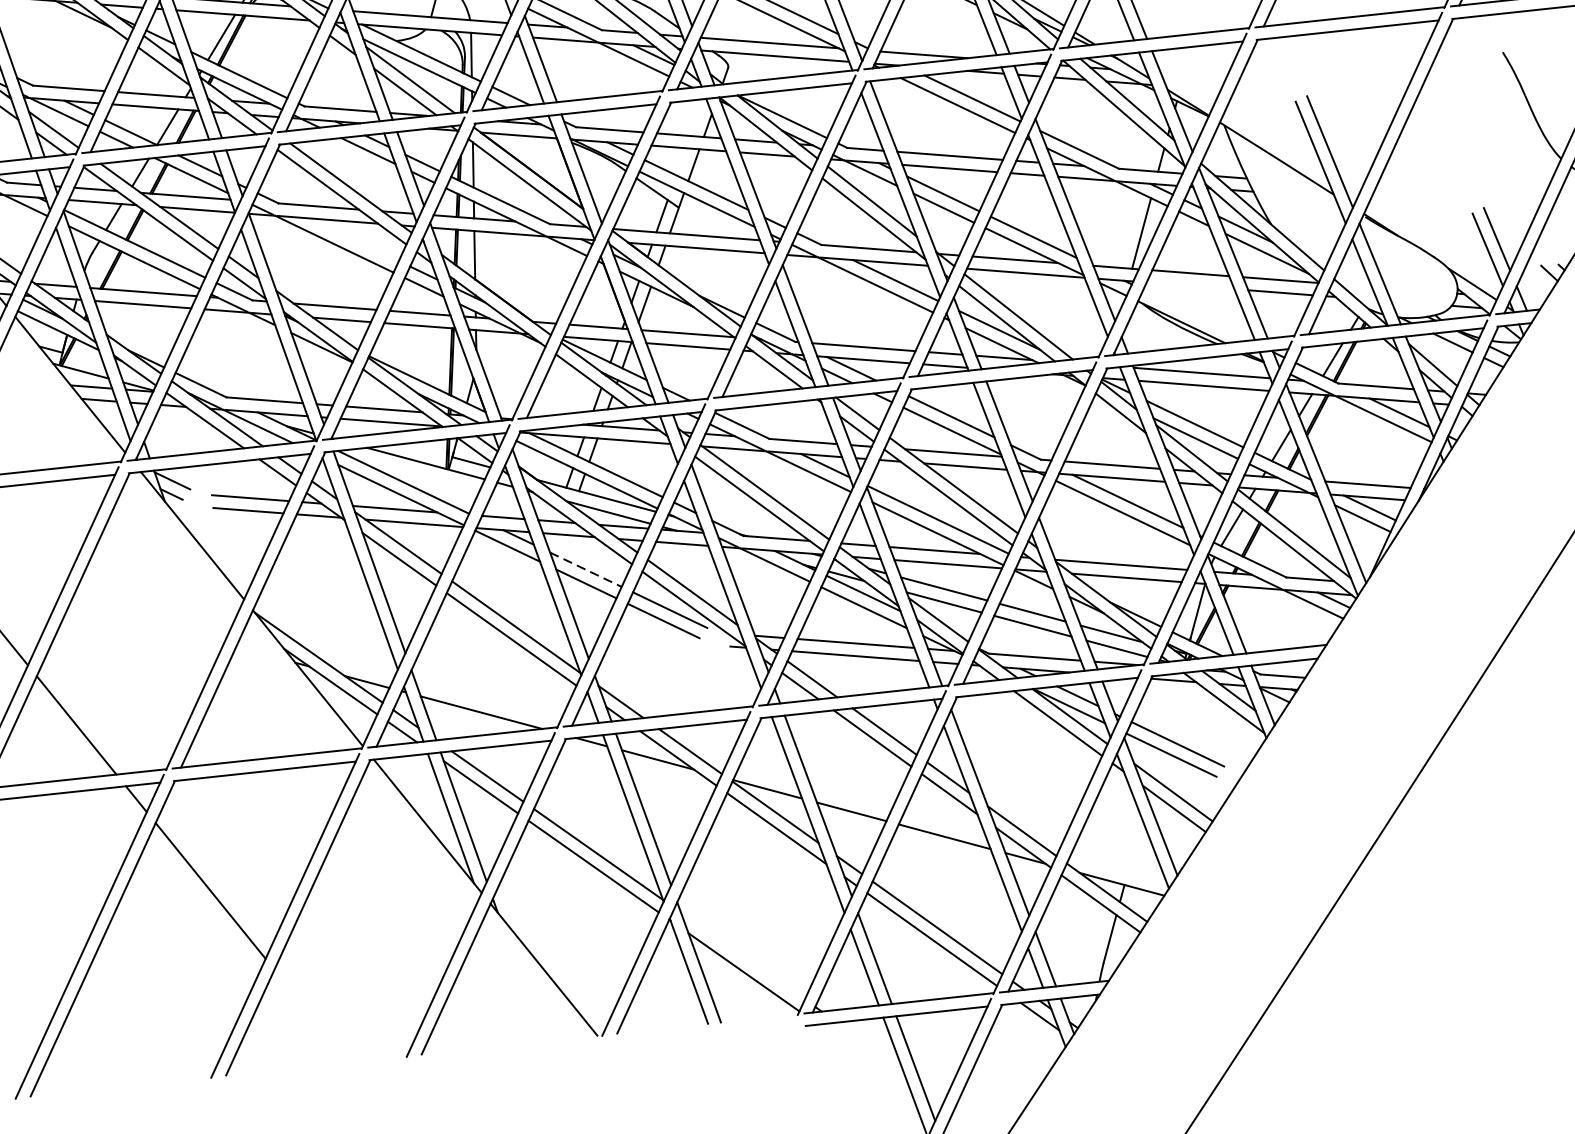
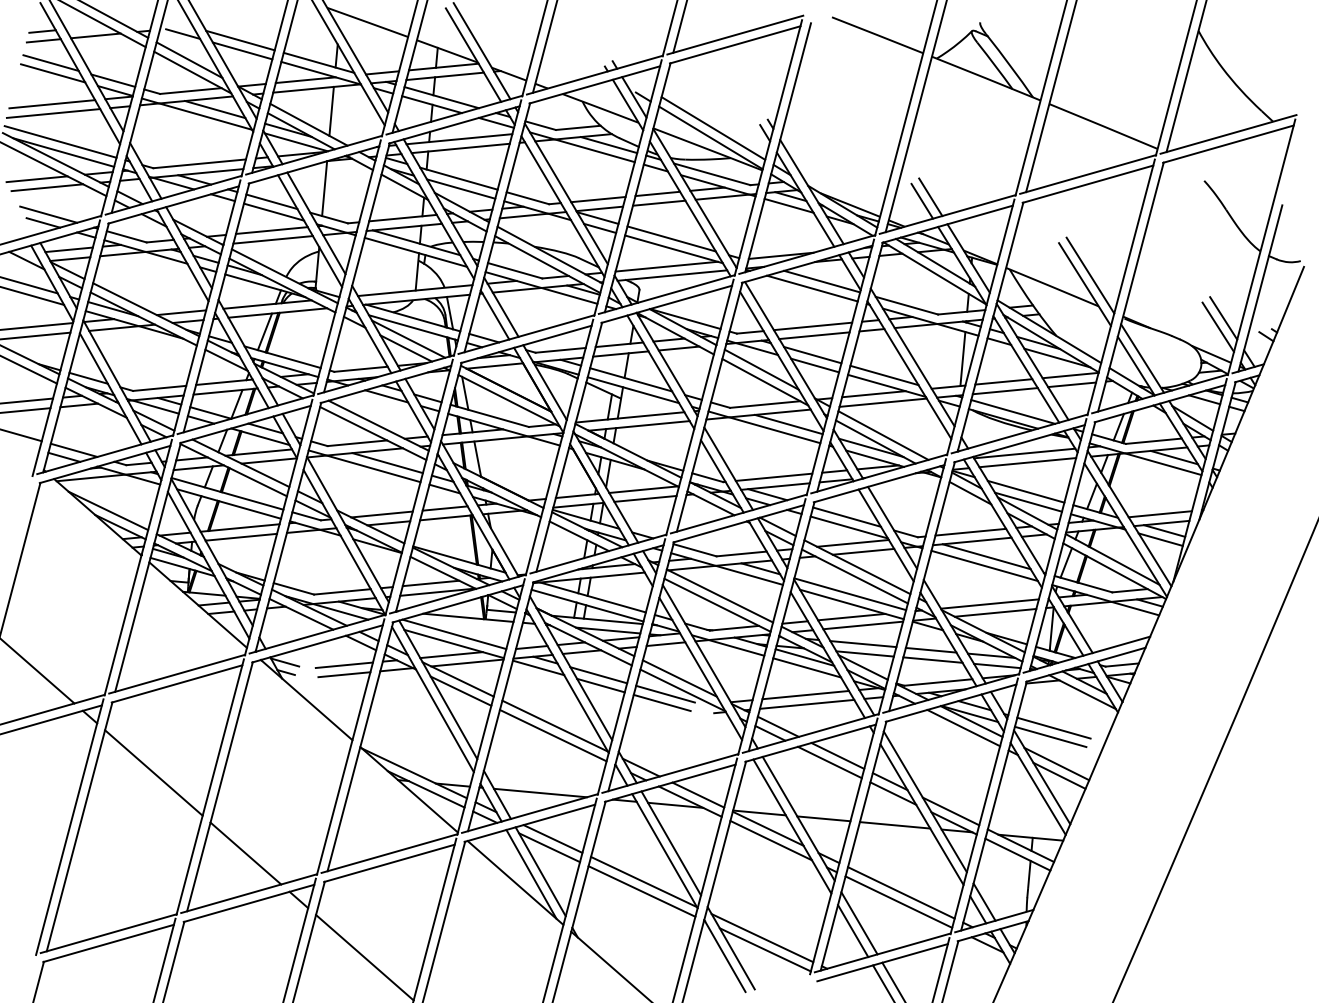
line: (354, 240) -> (387, 463), added
line: (1189, 286) -> (1004, 391), added
line: (1196, 314) -> (1013, 411), added
line: (586, 570) -> (599, 675), dashed -> solid
line: (742, 956) -> (762, 938), added

